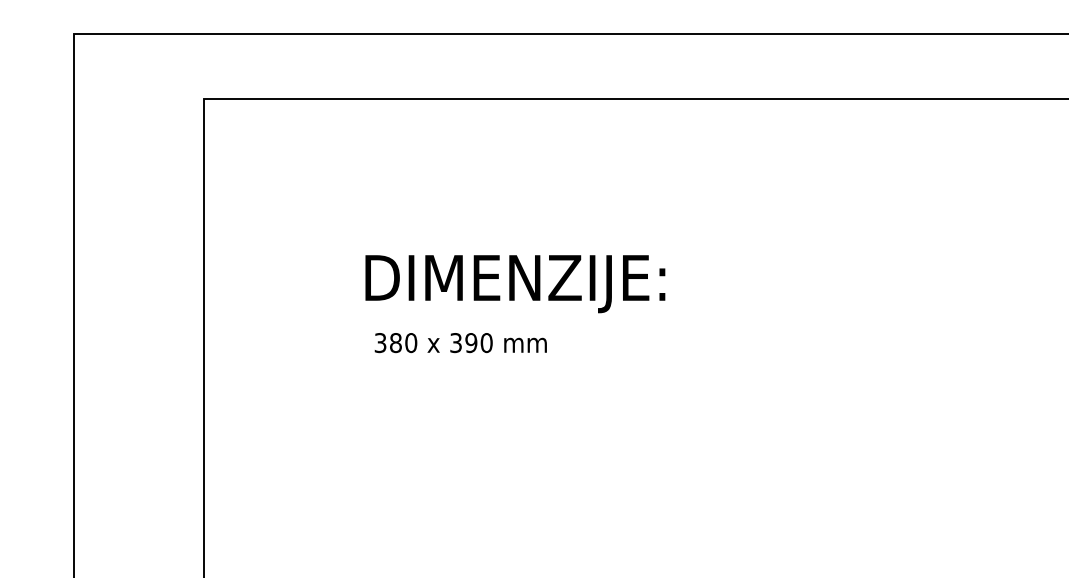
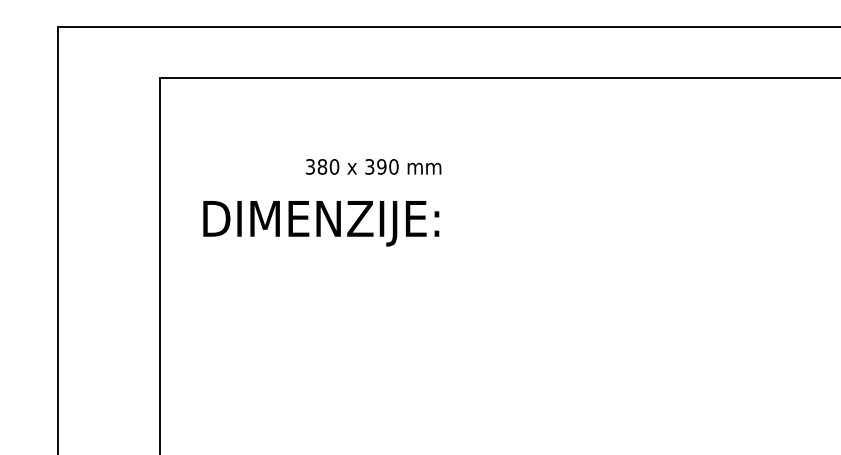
text: (515, 284) -> (321, 223), moved
text: (460, 343) -> (373, 167), moved

